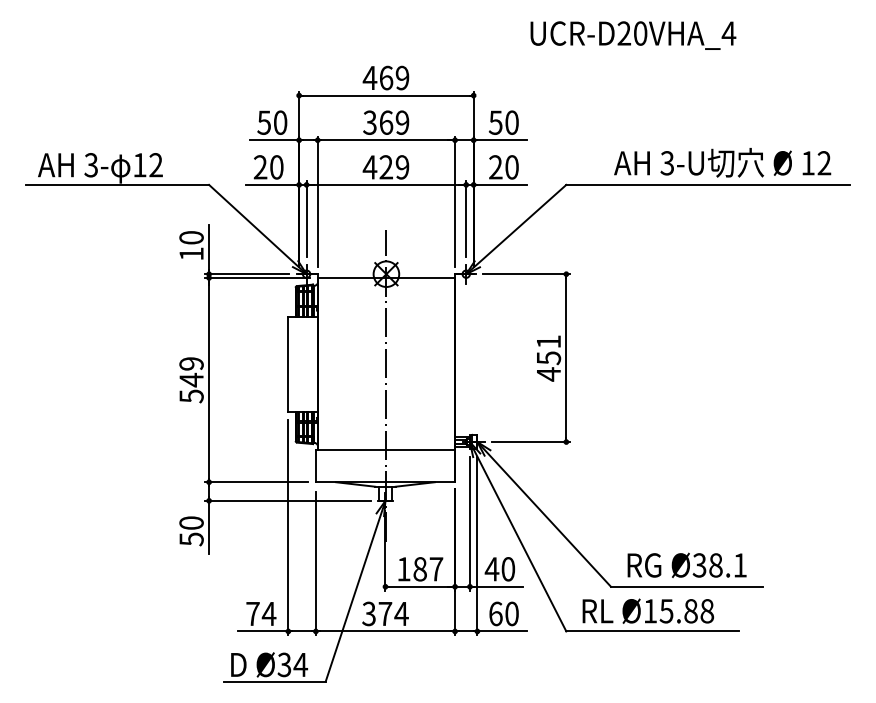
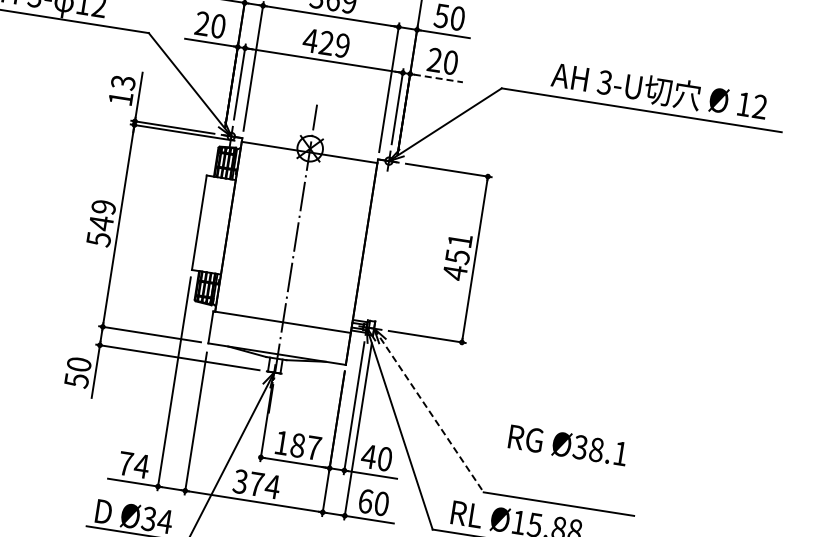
line: (502, 184) -> (438, 78), solid -> dashed
text: (191, 237) -> (123, 82), 10 -> 13
line: (544, 514) -> (429, 410), solid -> dashed
text: (686, 564) -> (567, 444), moved

